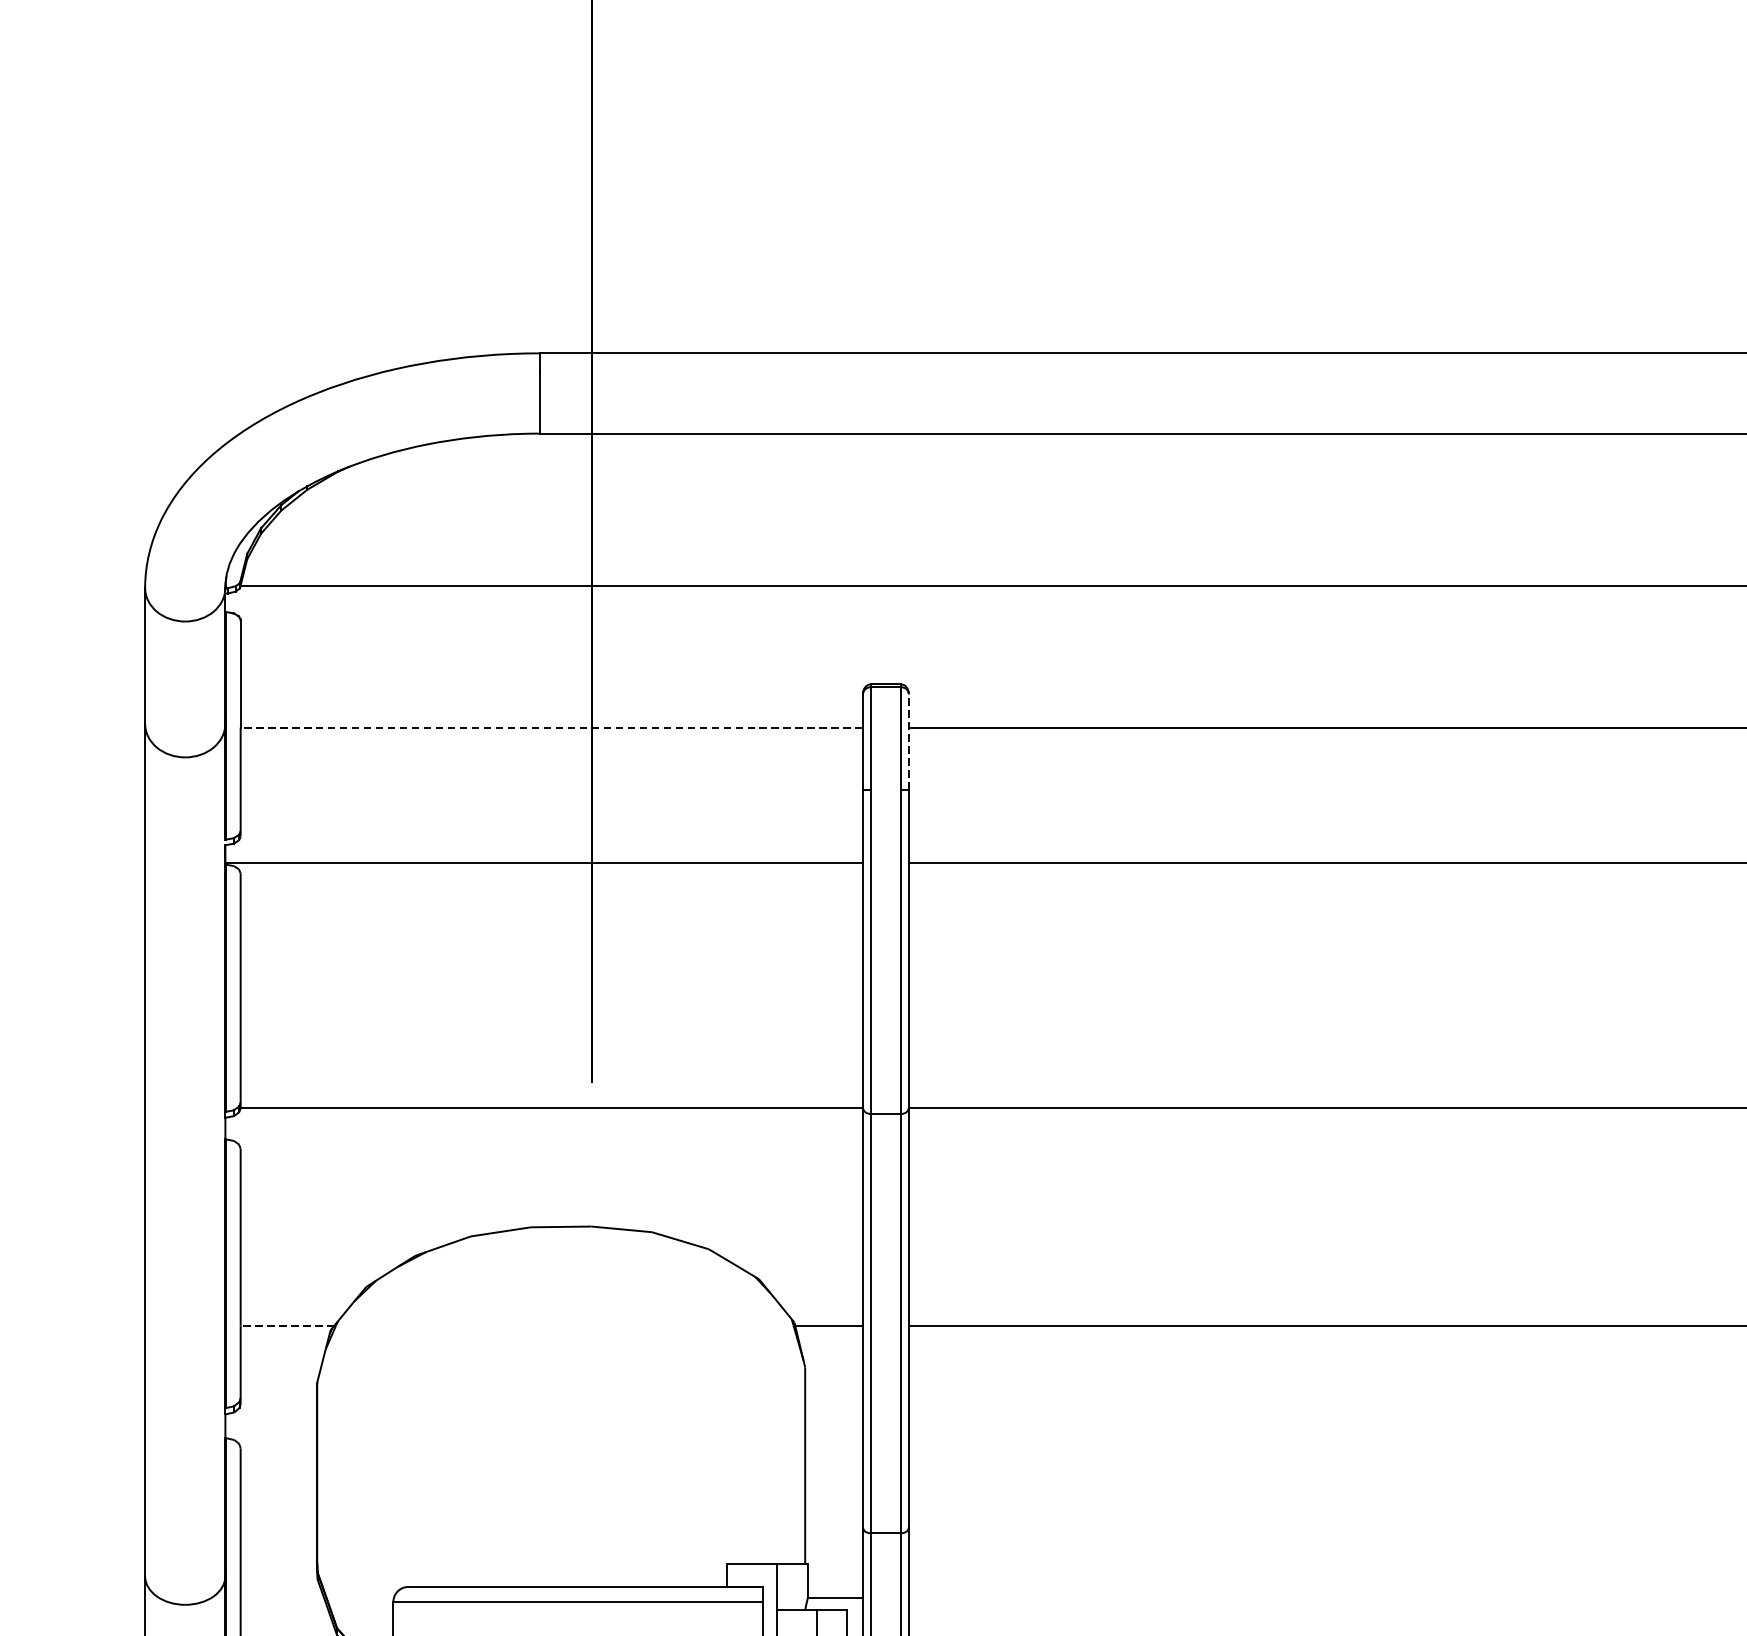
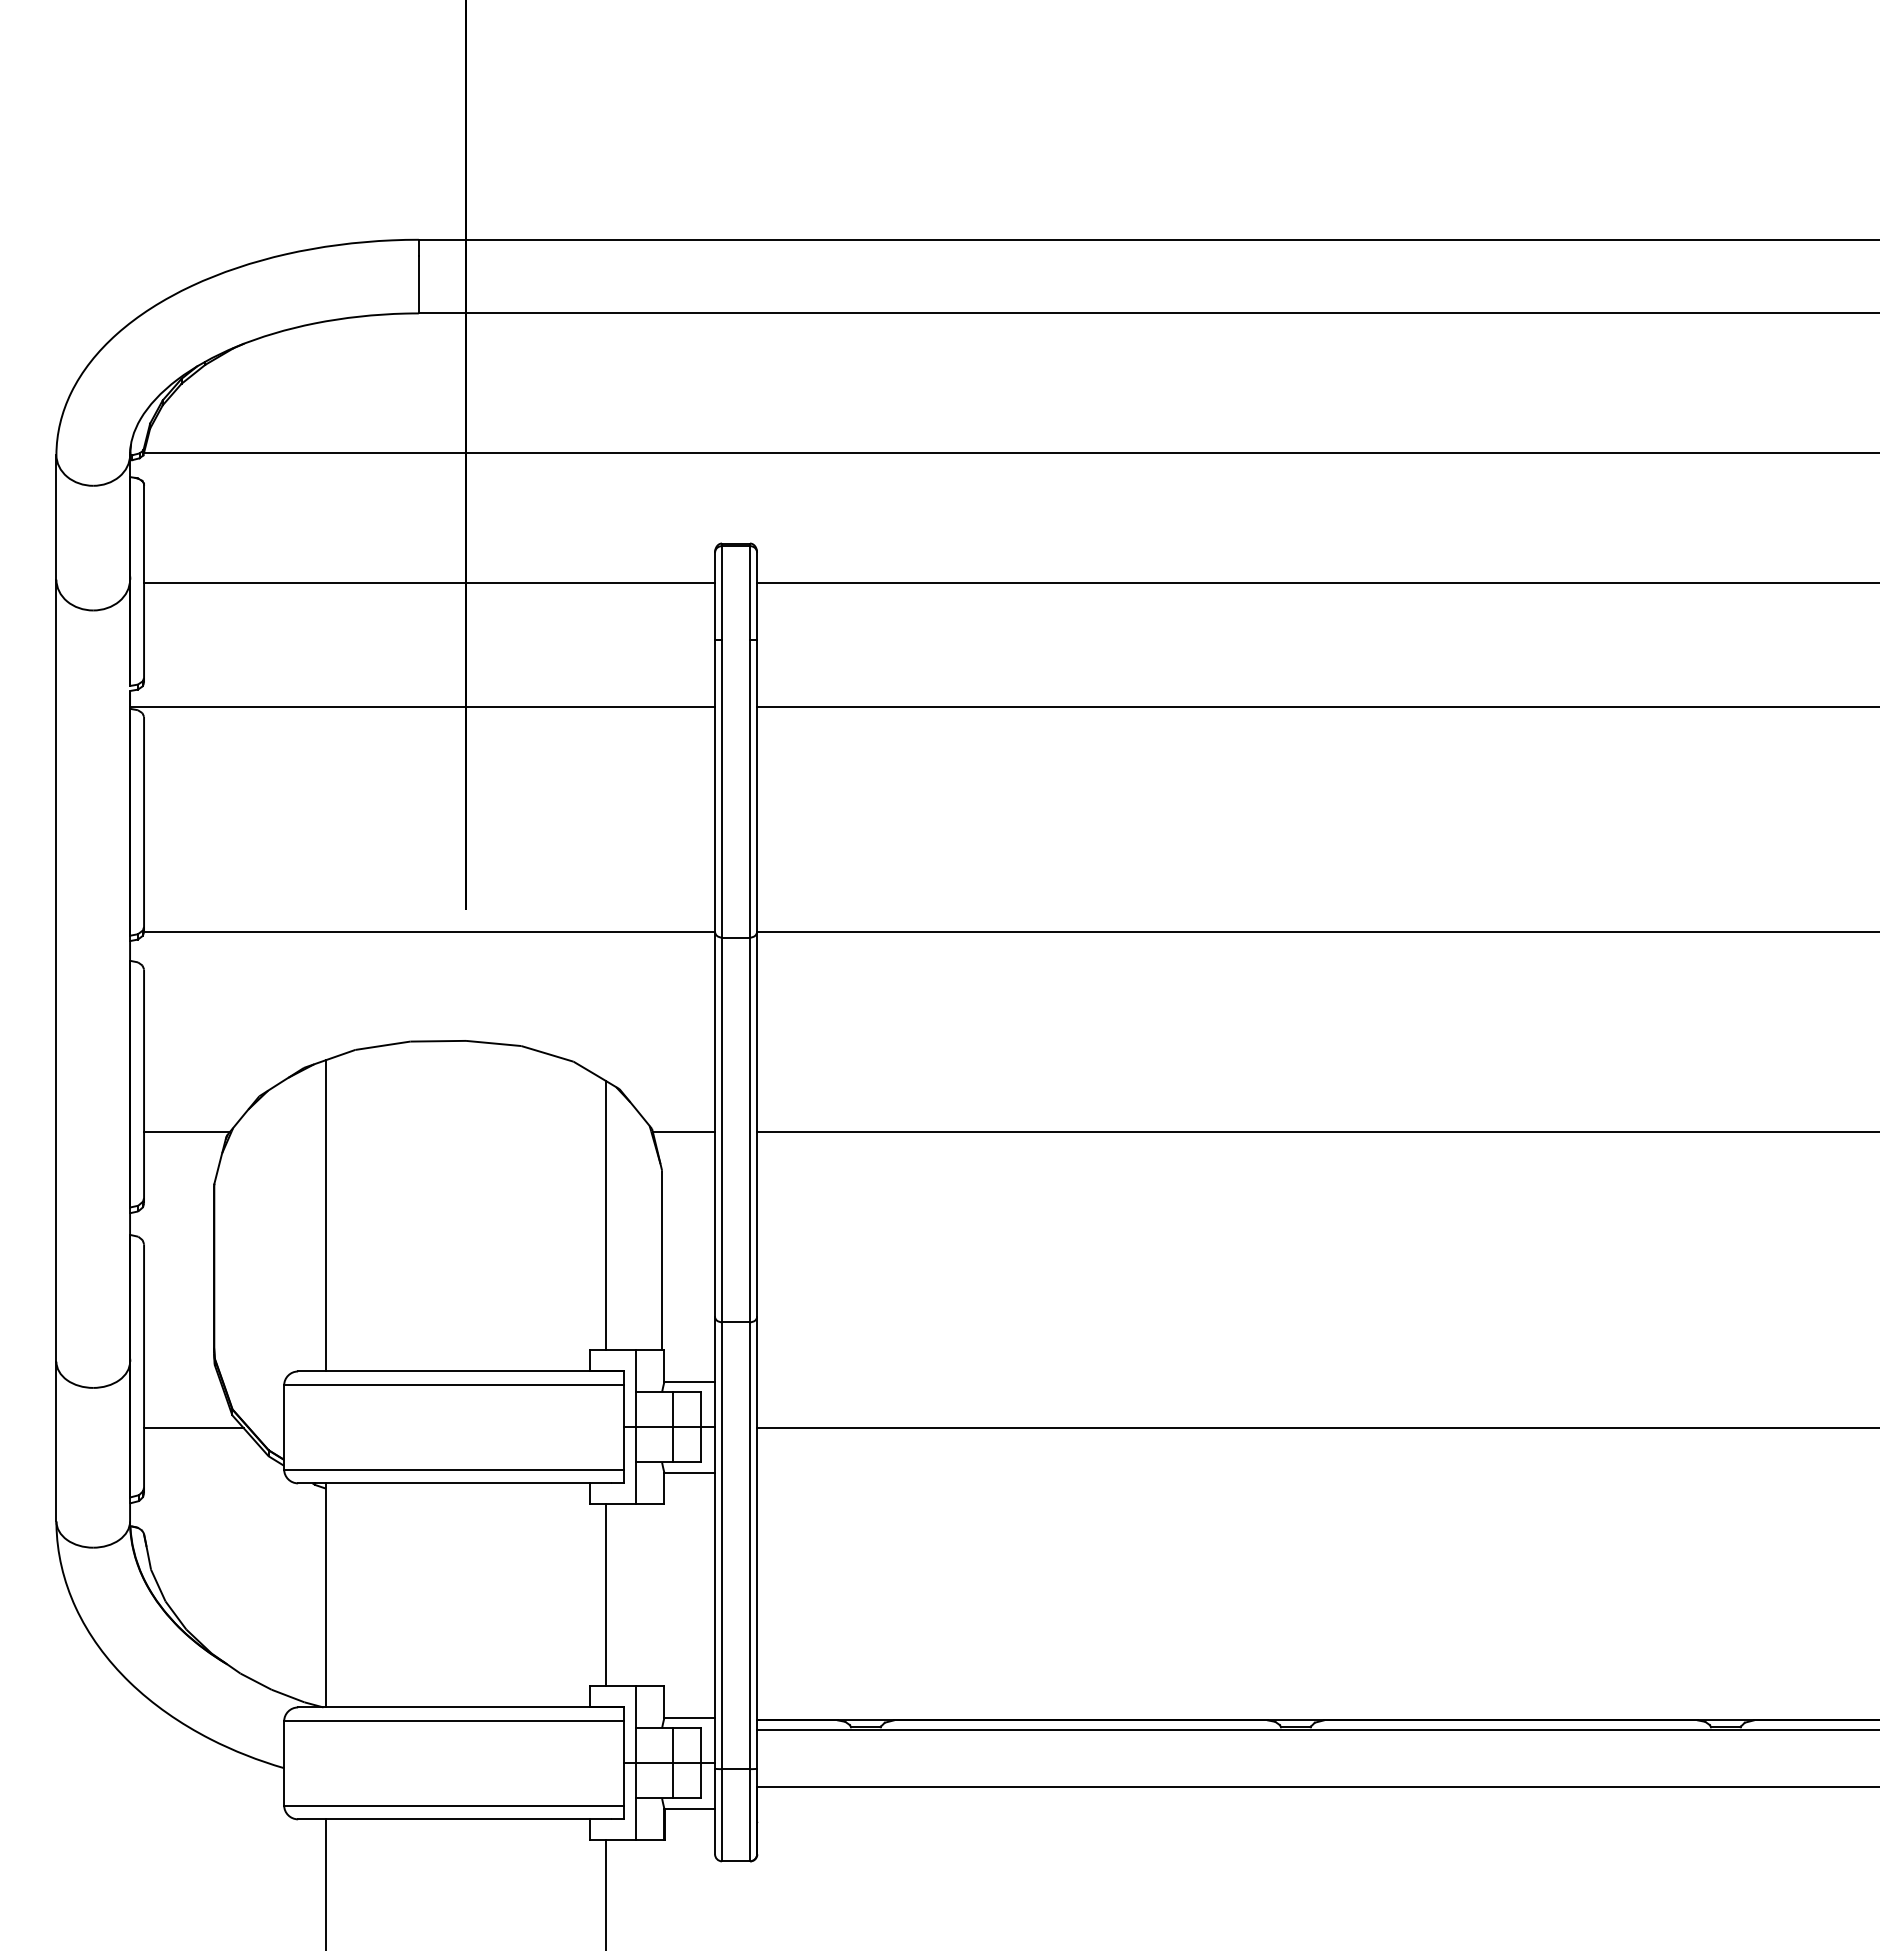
line: (551, 728) -> (429, 583), dashed -> solid
line: (909, 742) -> (757, 596), dashed -> solid
line: (286, 1325) -> (186, 1131), dashed -> solid
line: (439, 1416) -> (326, 1215), added
line: (744, 1416) -> (606, 1215), added

